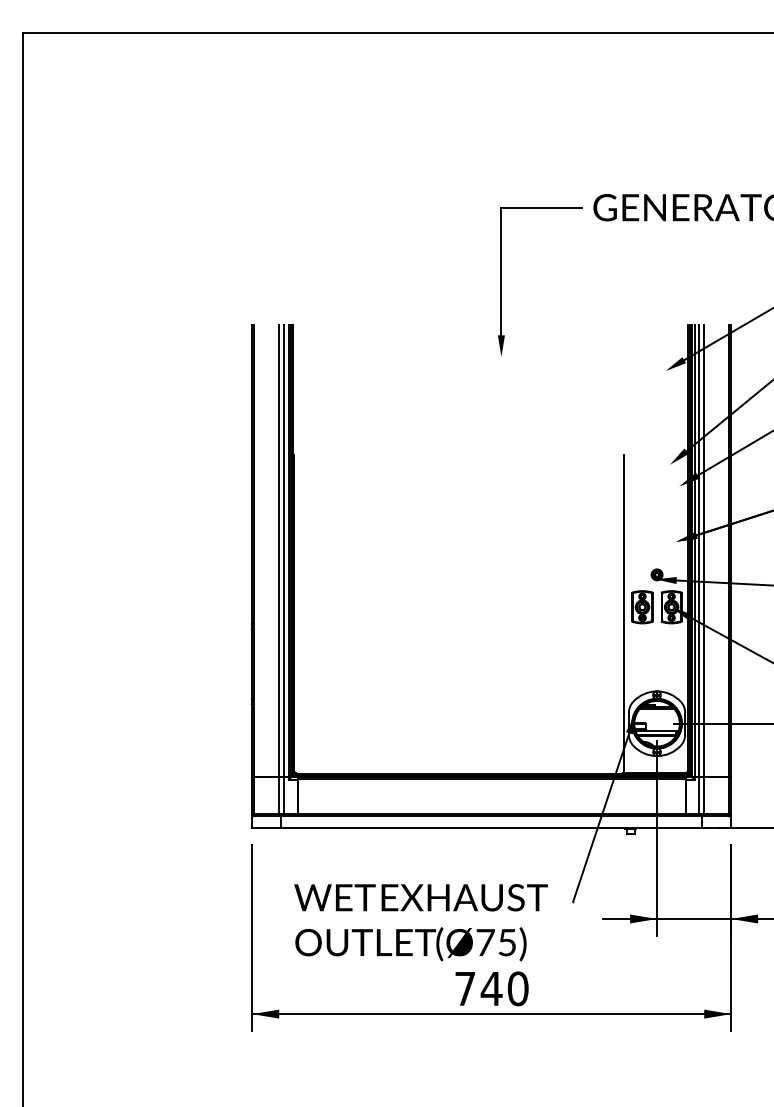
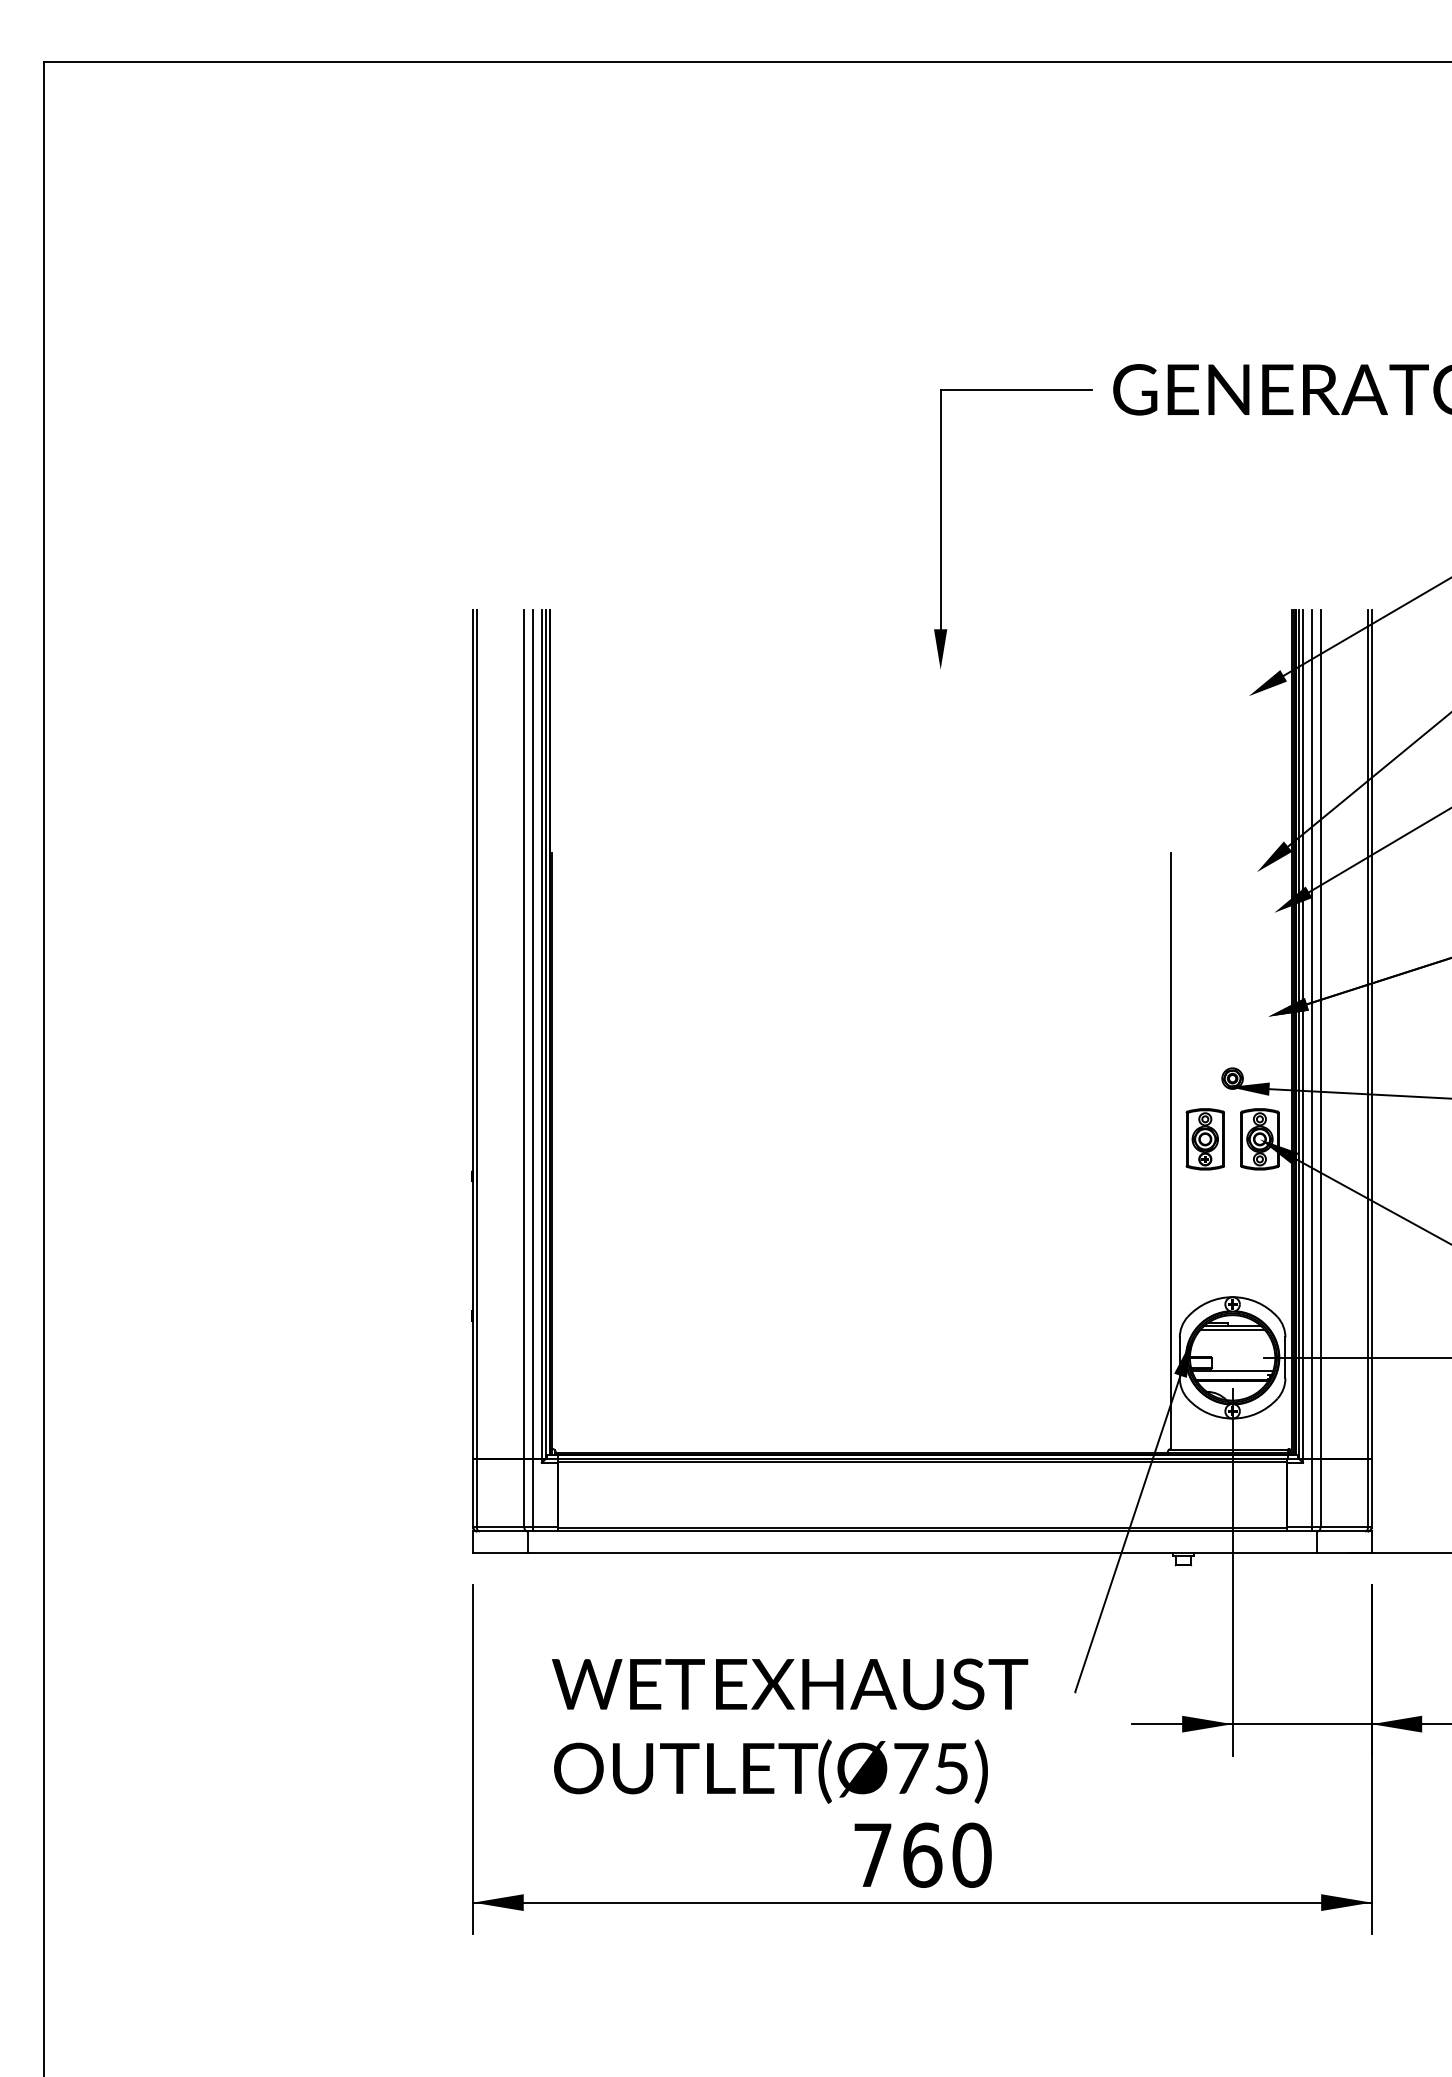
text: (491, 988) -> (922, 1854), 740 -> 760

